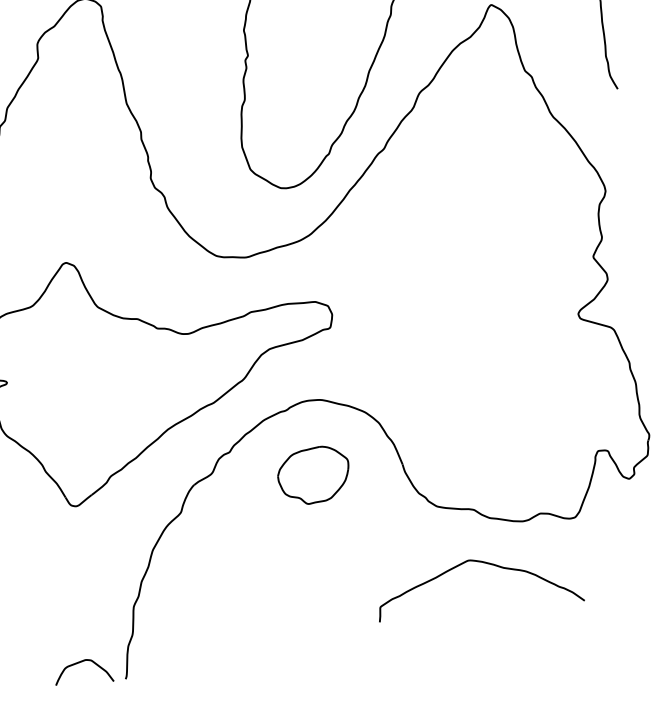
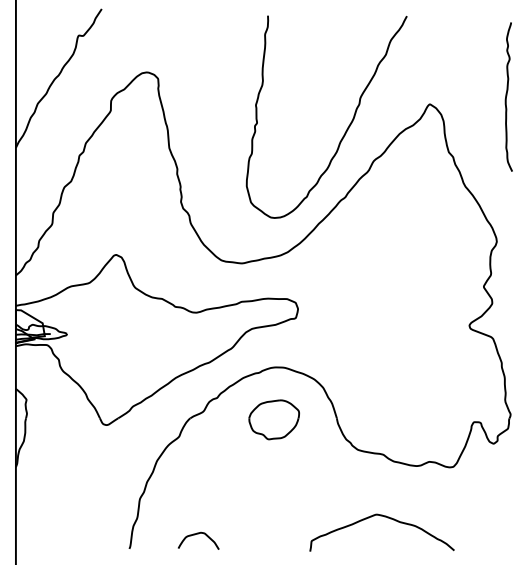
curve: (485, 564) -> (387, 518), moved
curve: (78, 664) -> (195, 535), moved

